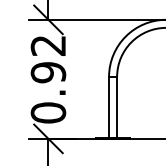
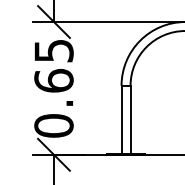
text: (48, 59) -> (54, 66), 0.92 -> 0.65

